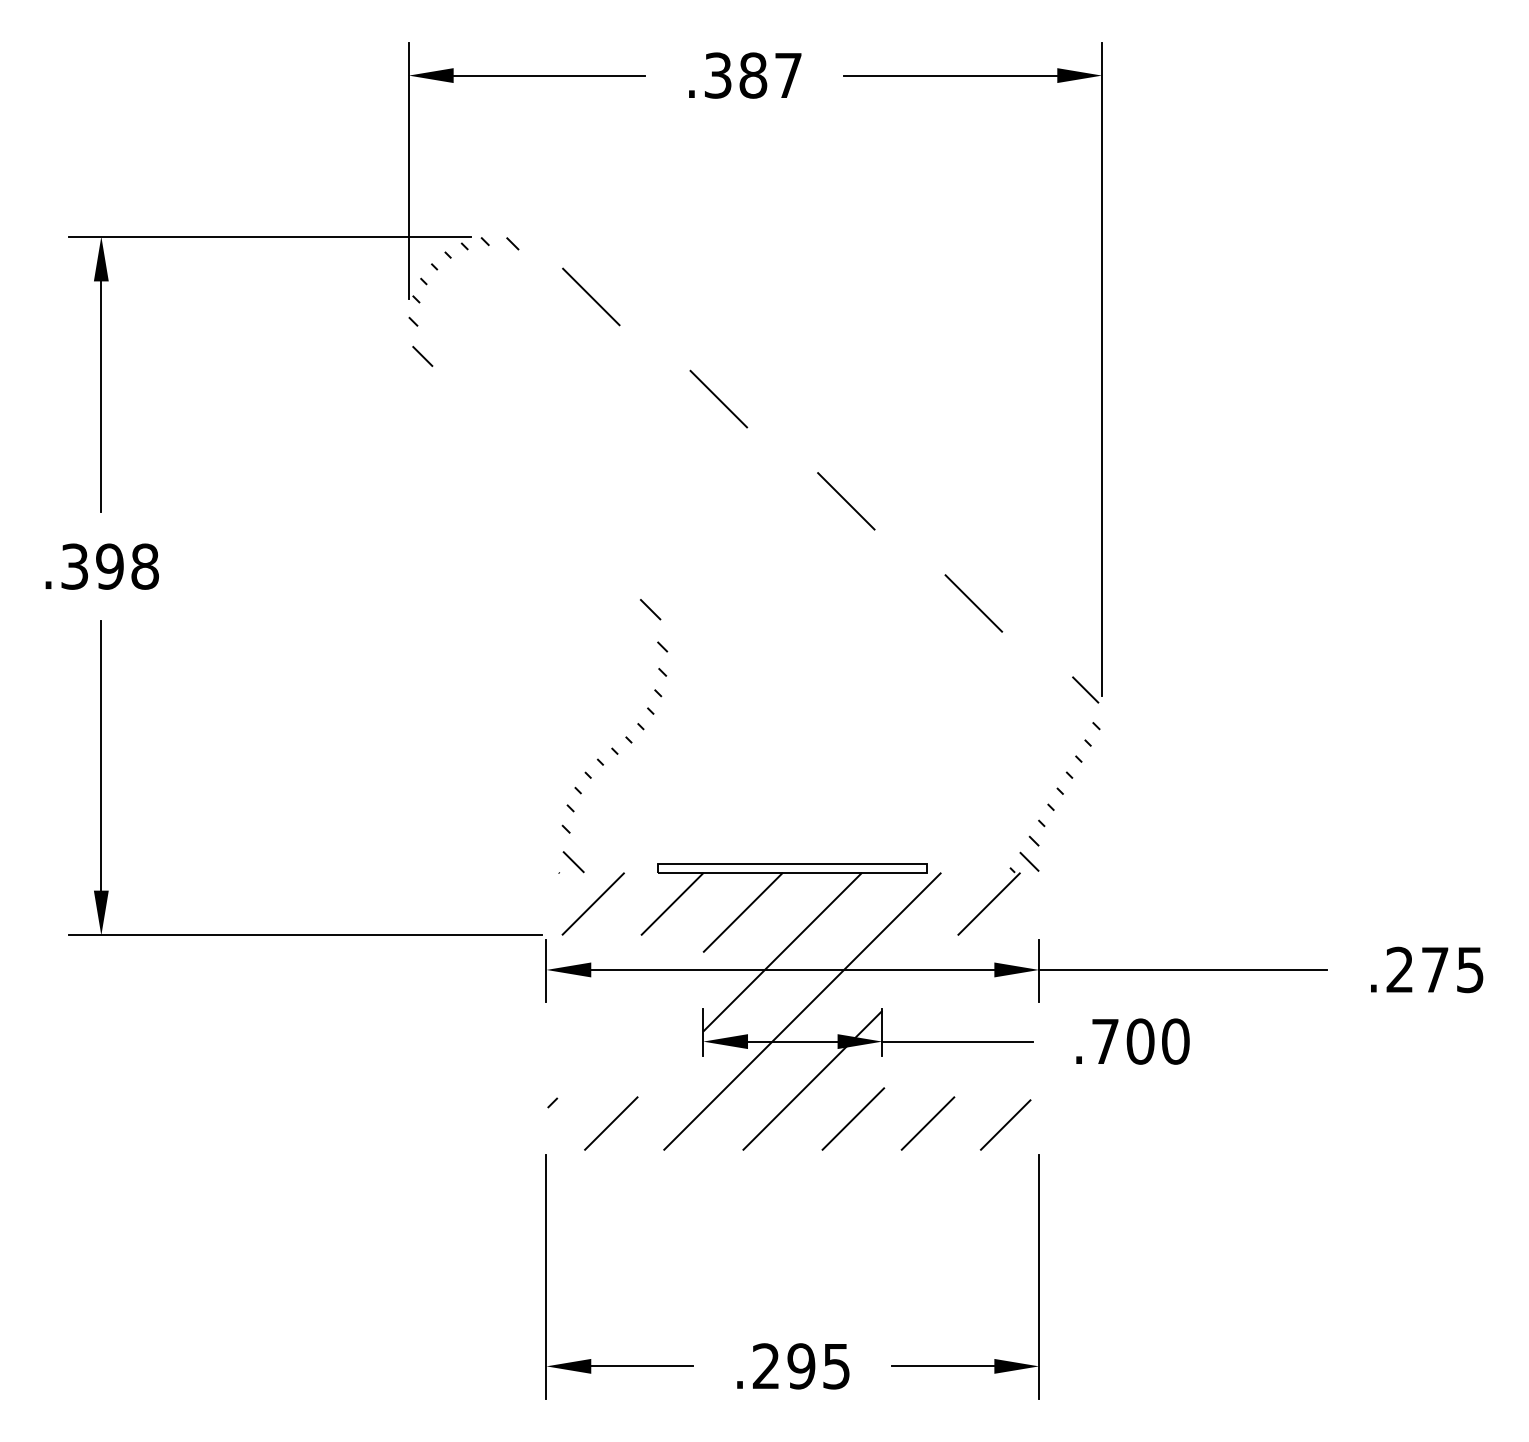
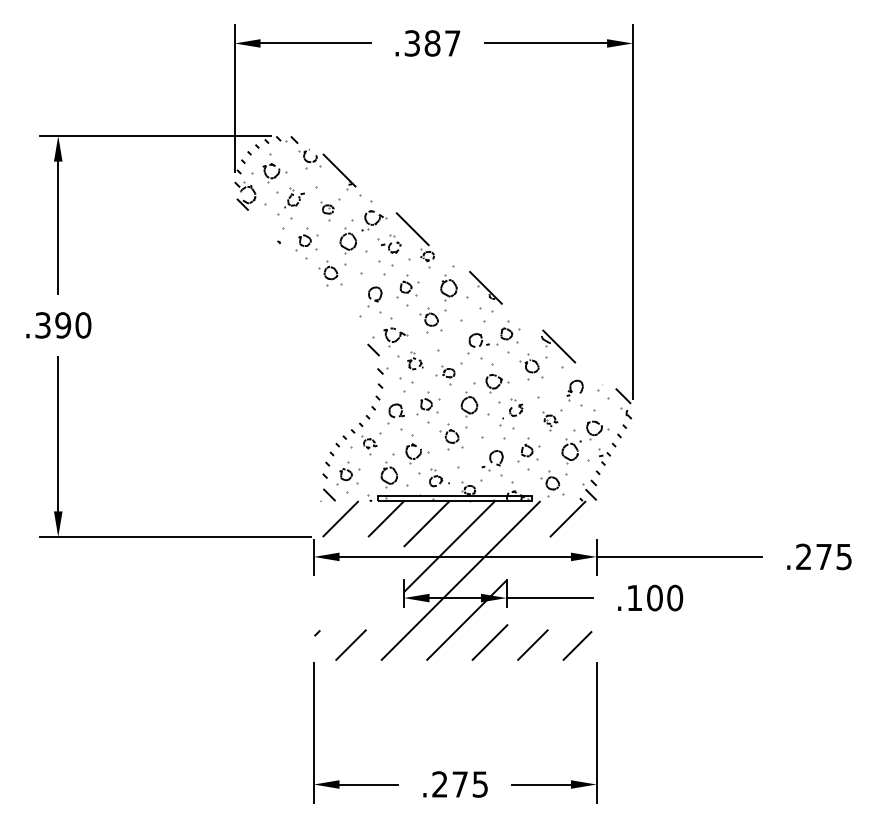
hatch: (754, 559) -> (433, 321), added
text: (145, 566) -> (83, 325), .398 -> .390
text: (1105, 1040) -> (634, 597), .700 -> .100
text: (801, 1366) -> (460, 784), .295 -> .275

